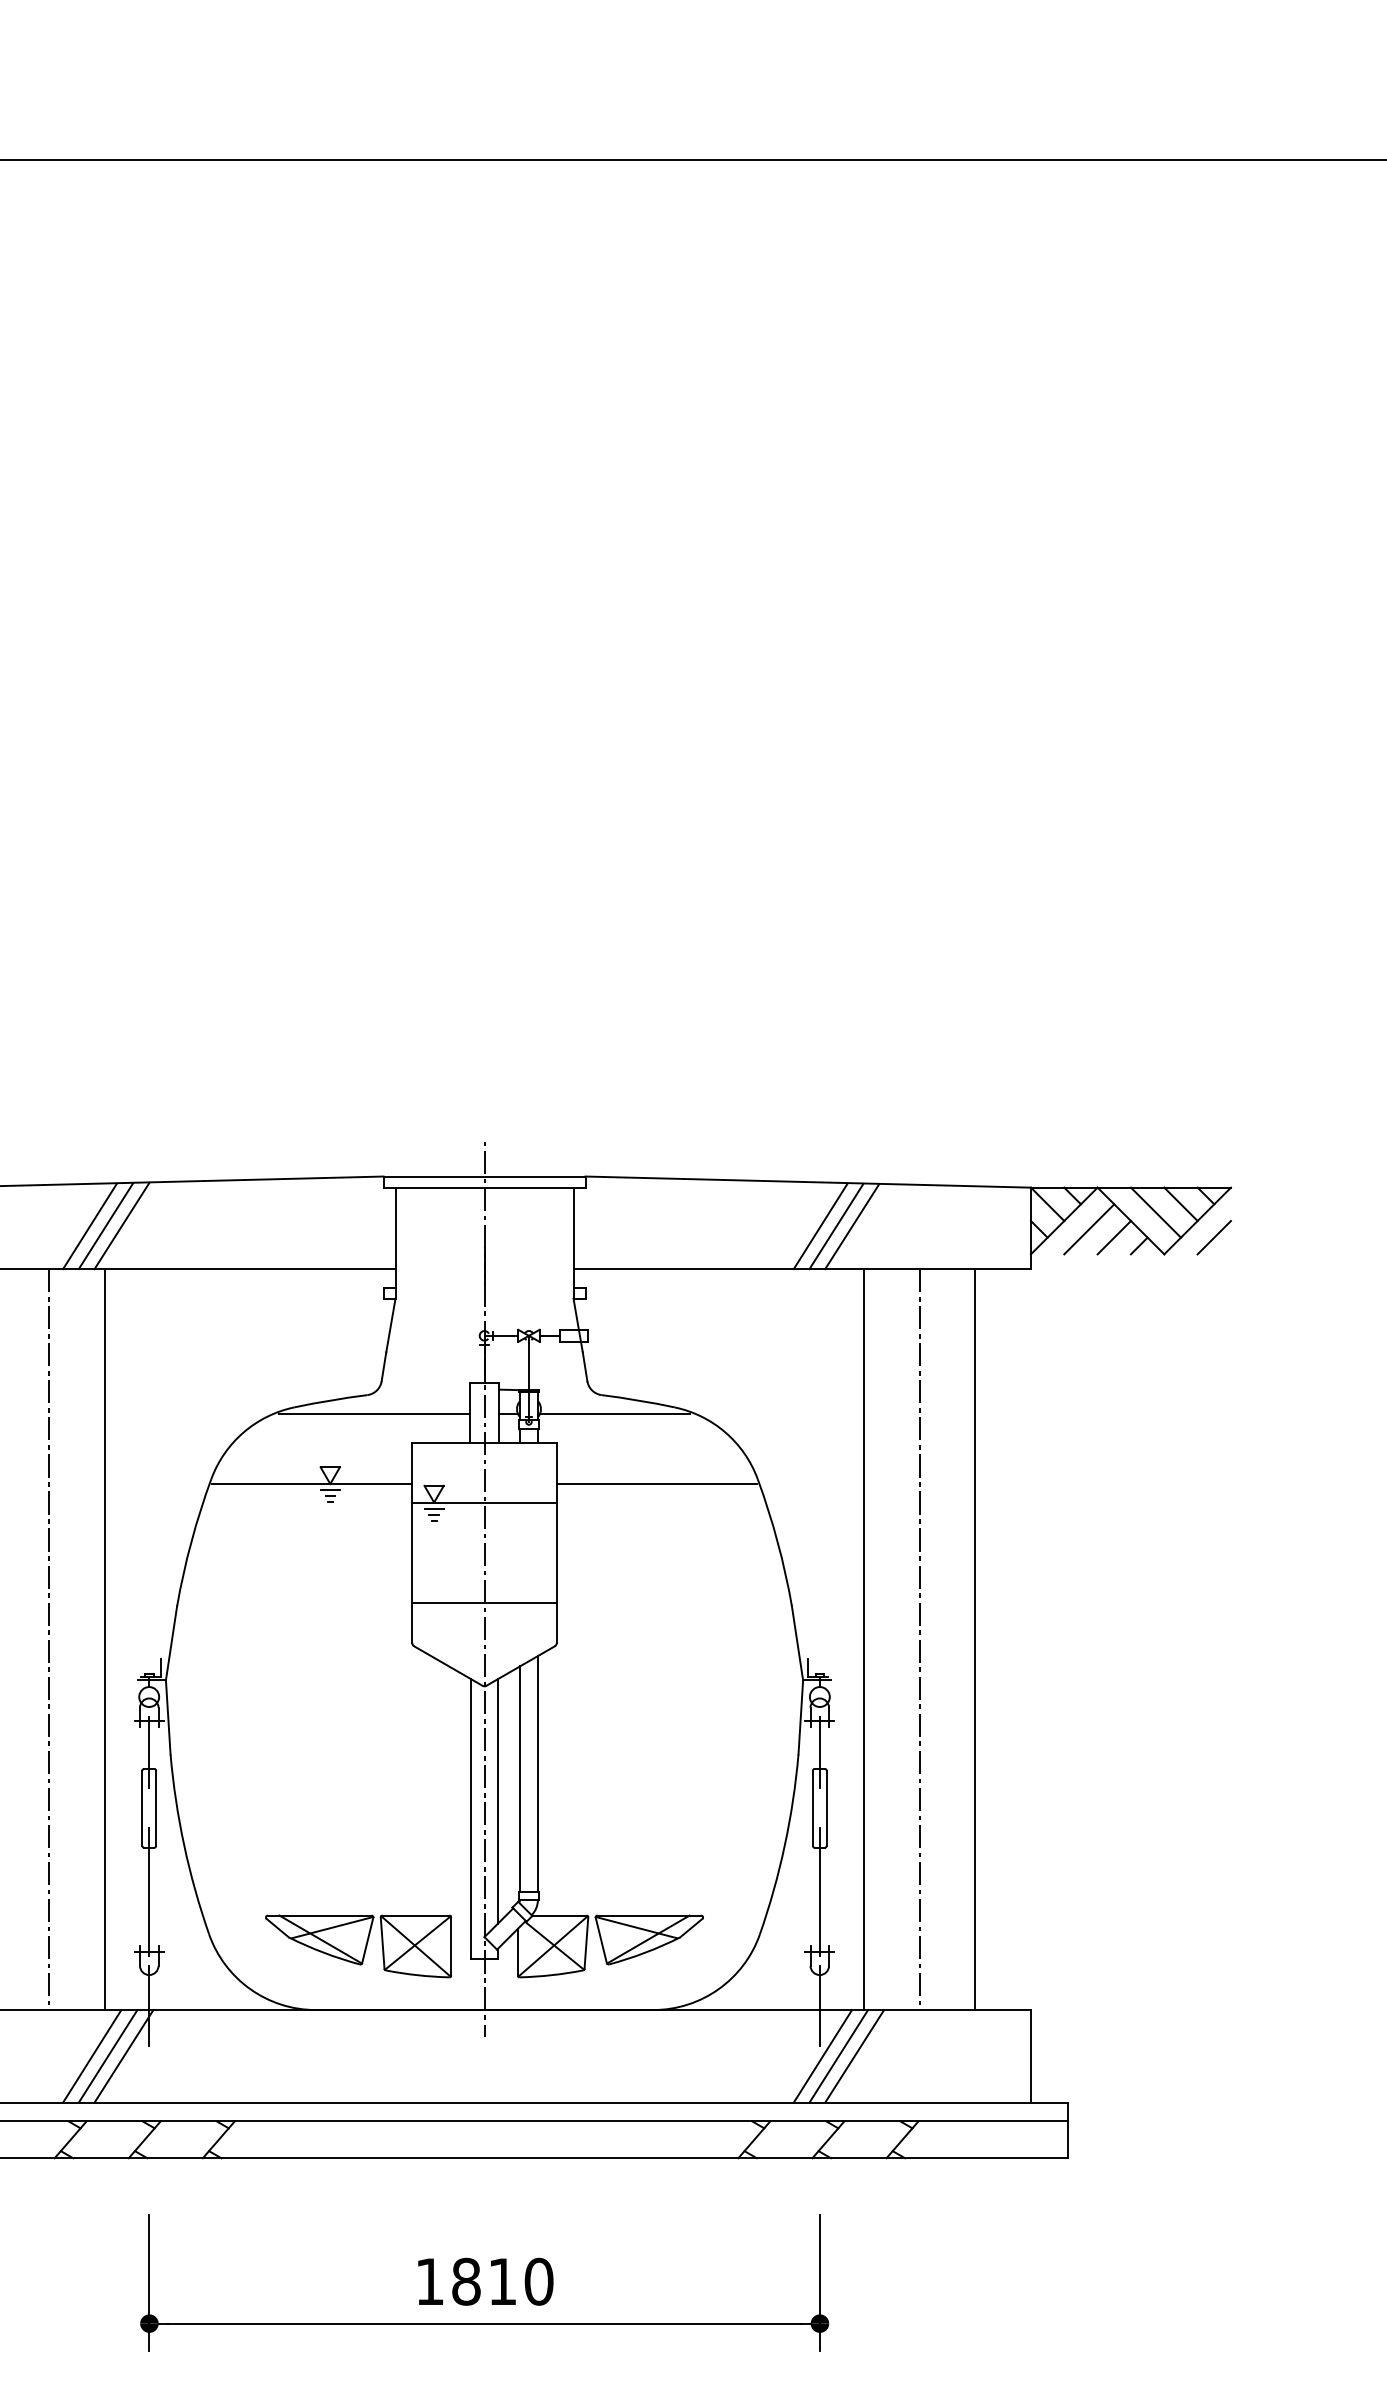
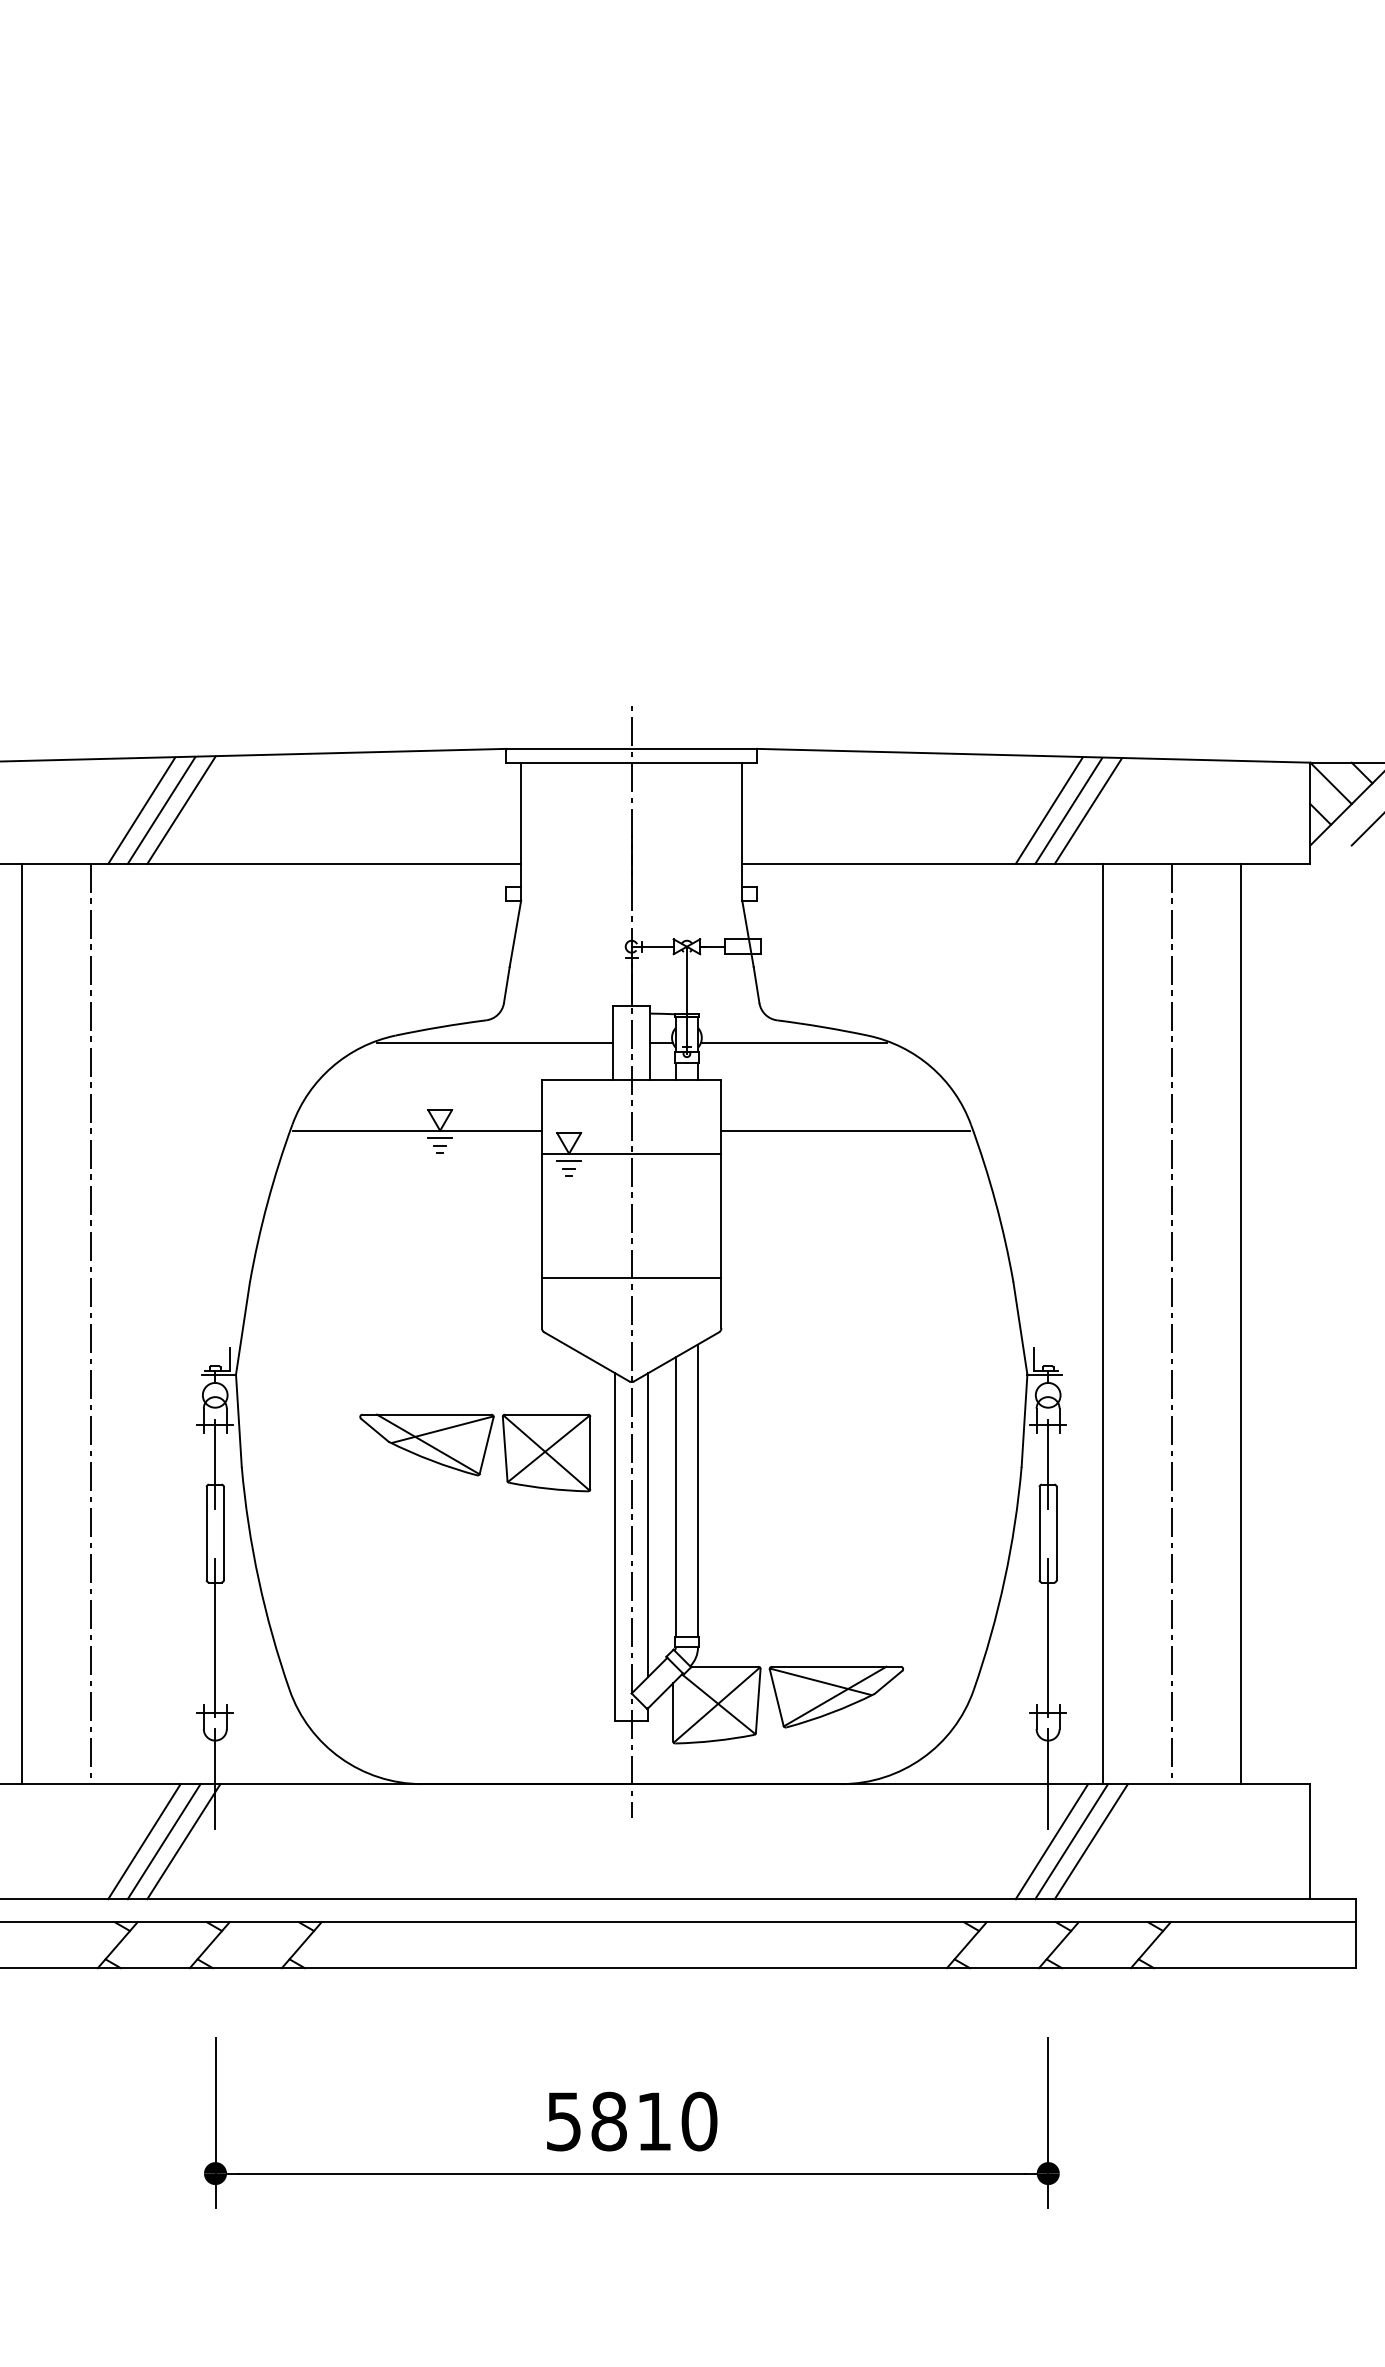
line: (104, 1639) -> (159, 1323), removed
part: (358, 1946) -> (475, 1453), moved
text: (429, 2281) -> (563, 2121), 1810 -> 5810

